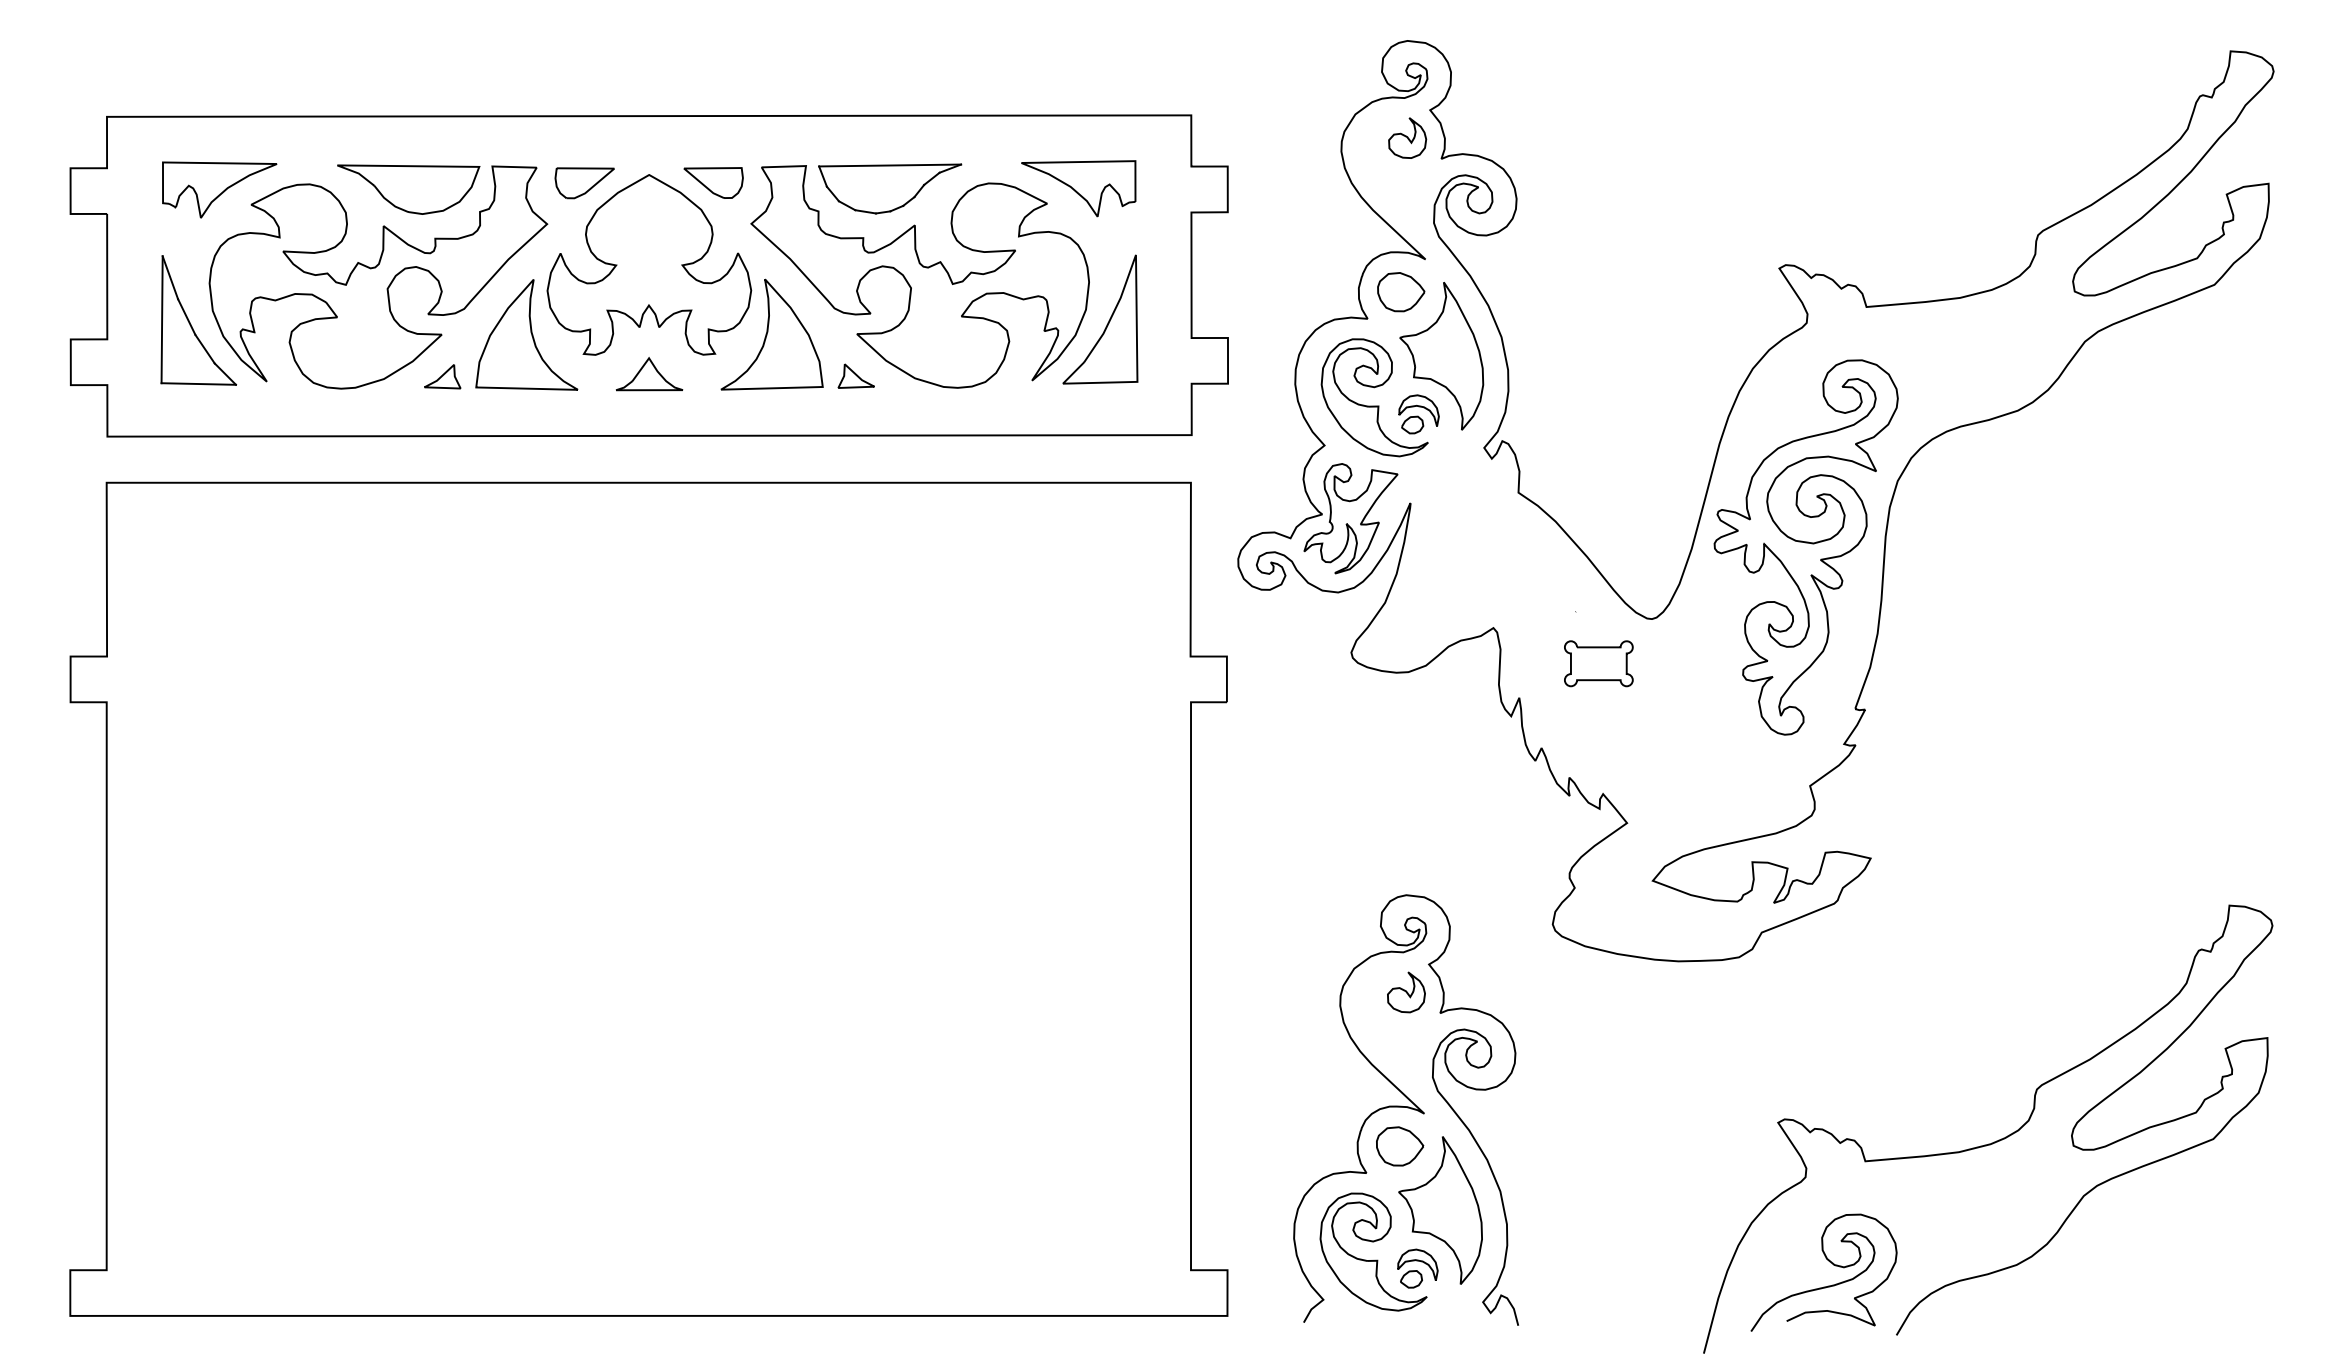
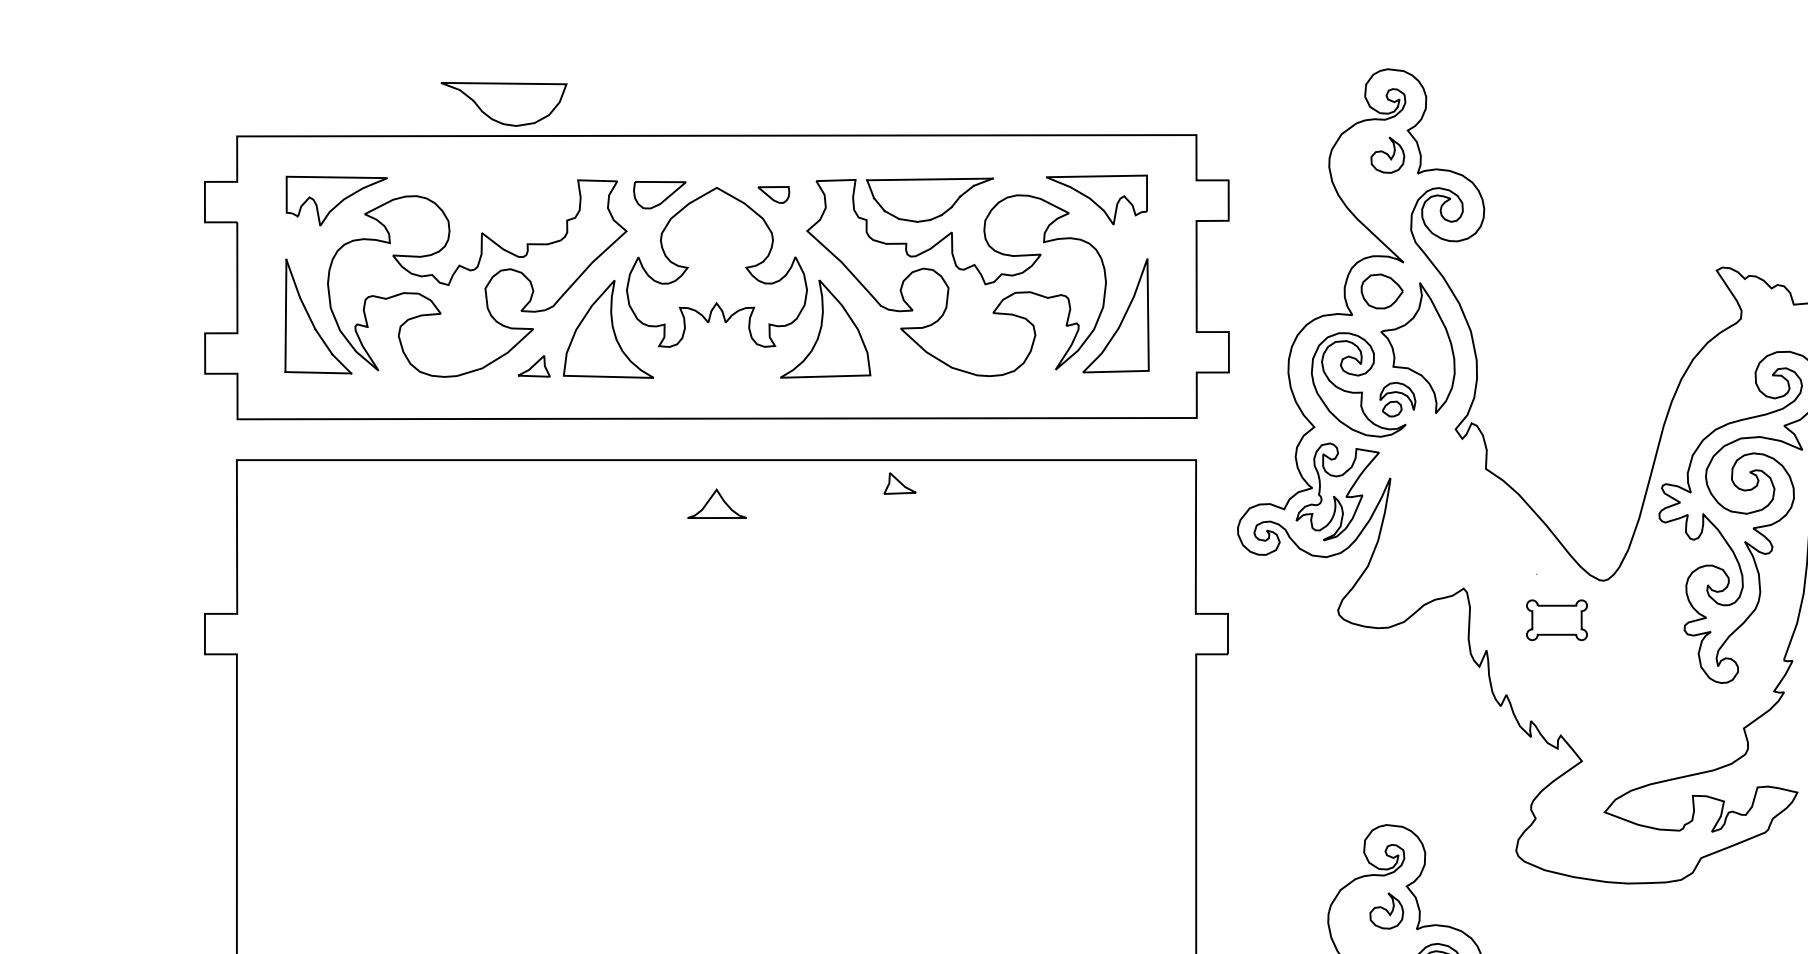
part: (713, 182) -> (773, 194), size x0.6
part: (408, 189) -> (503, 104), moved
part: (649, 374) -> (717, 504), moved
part: (855, 375) -> (899, 482), moved

